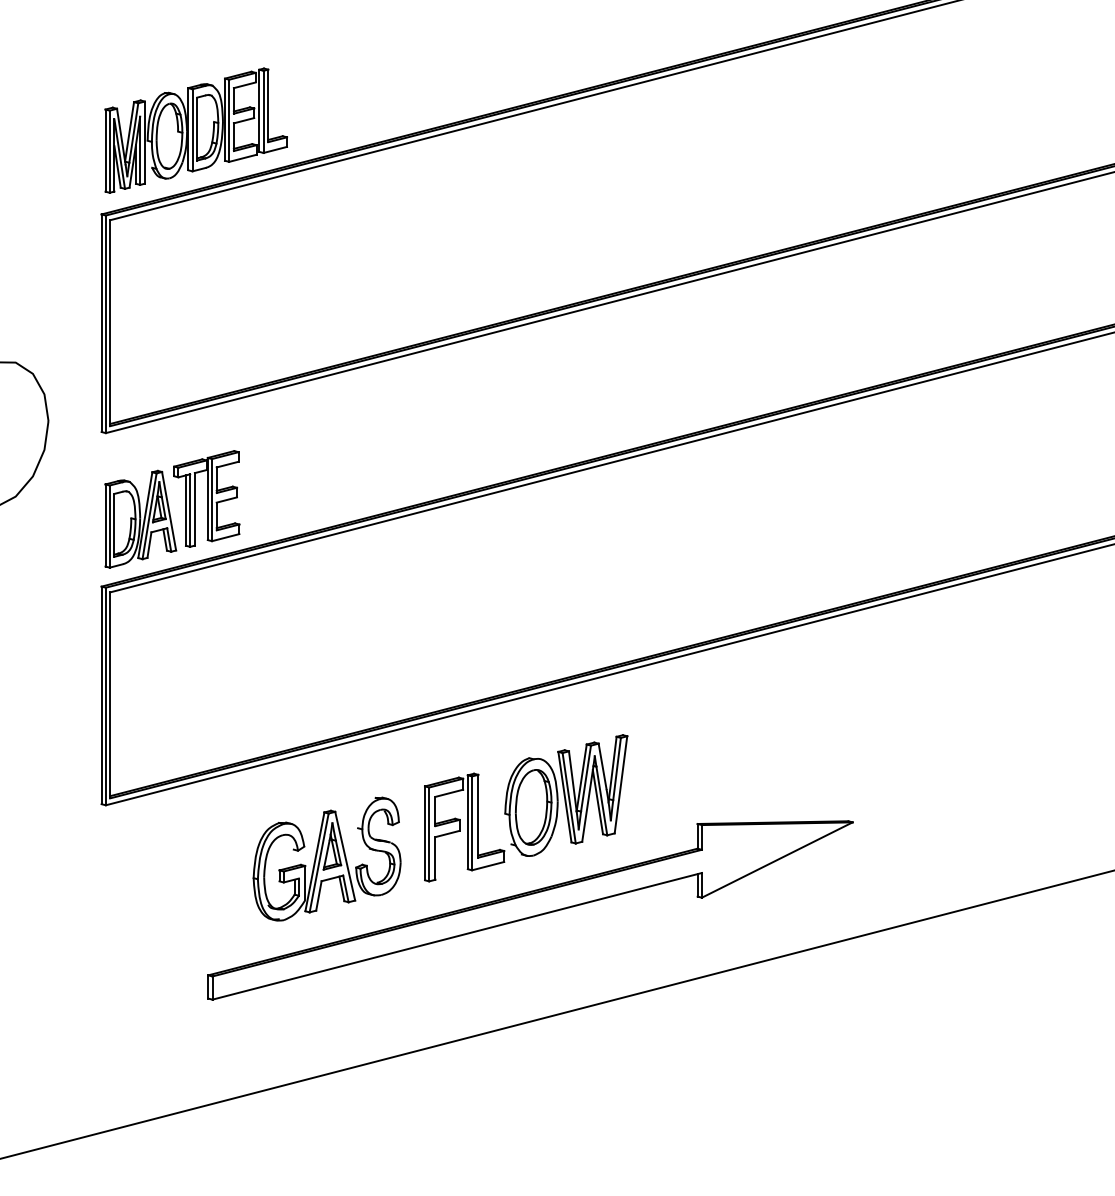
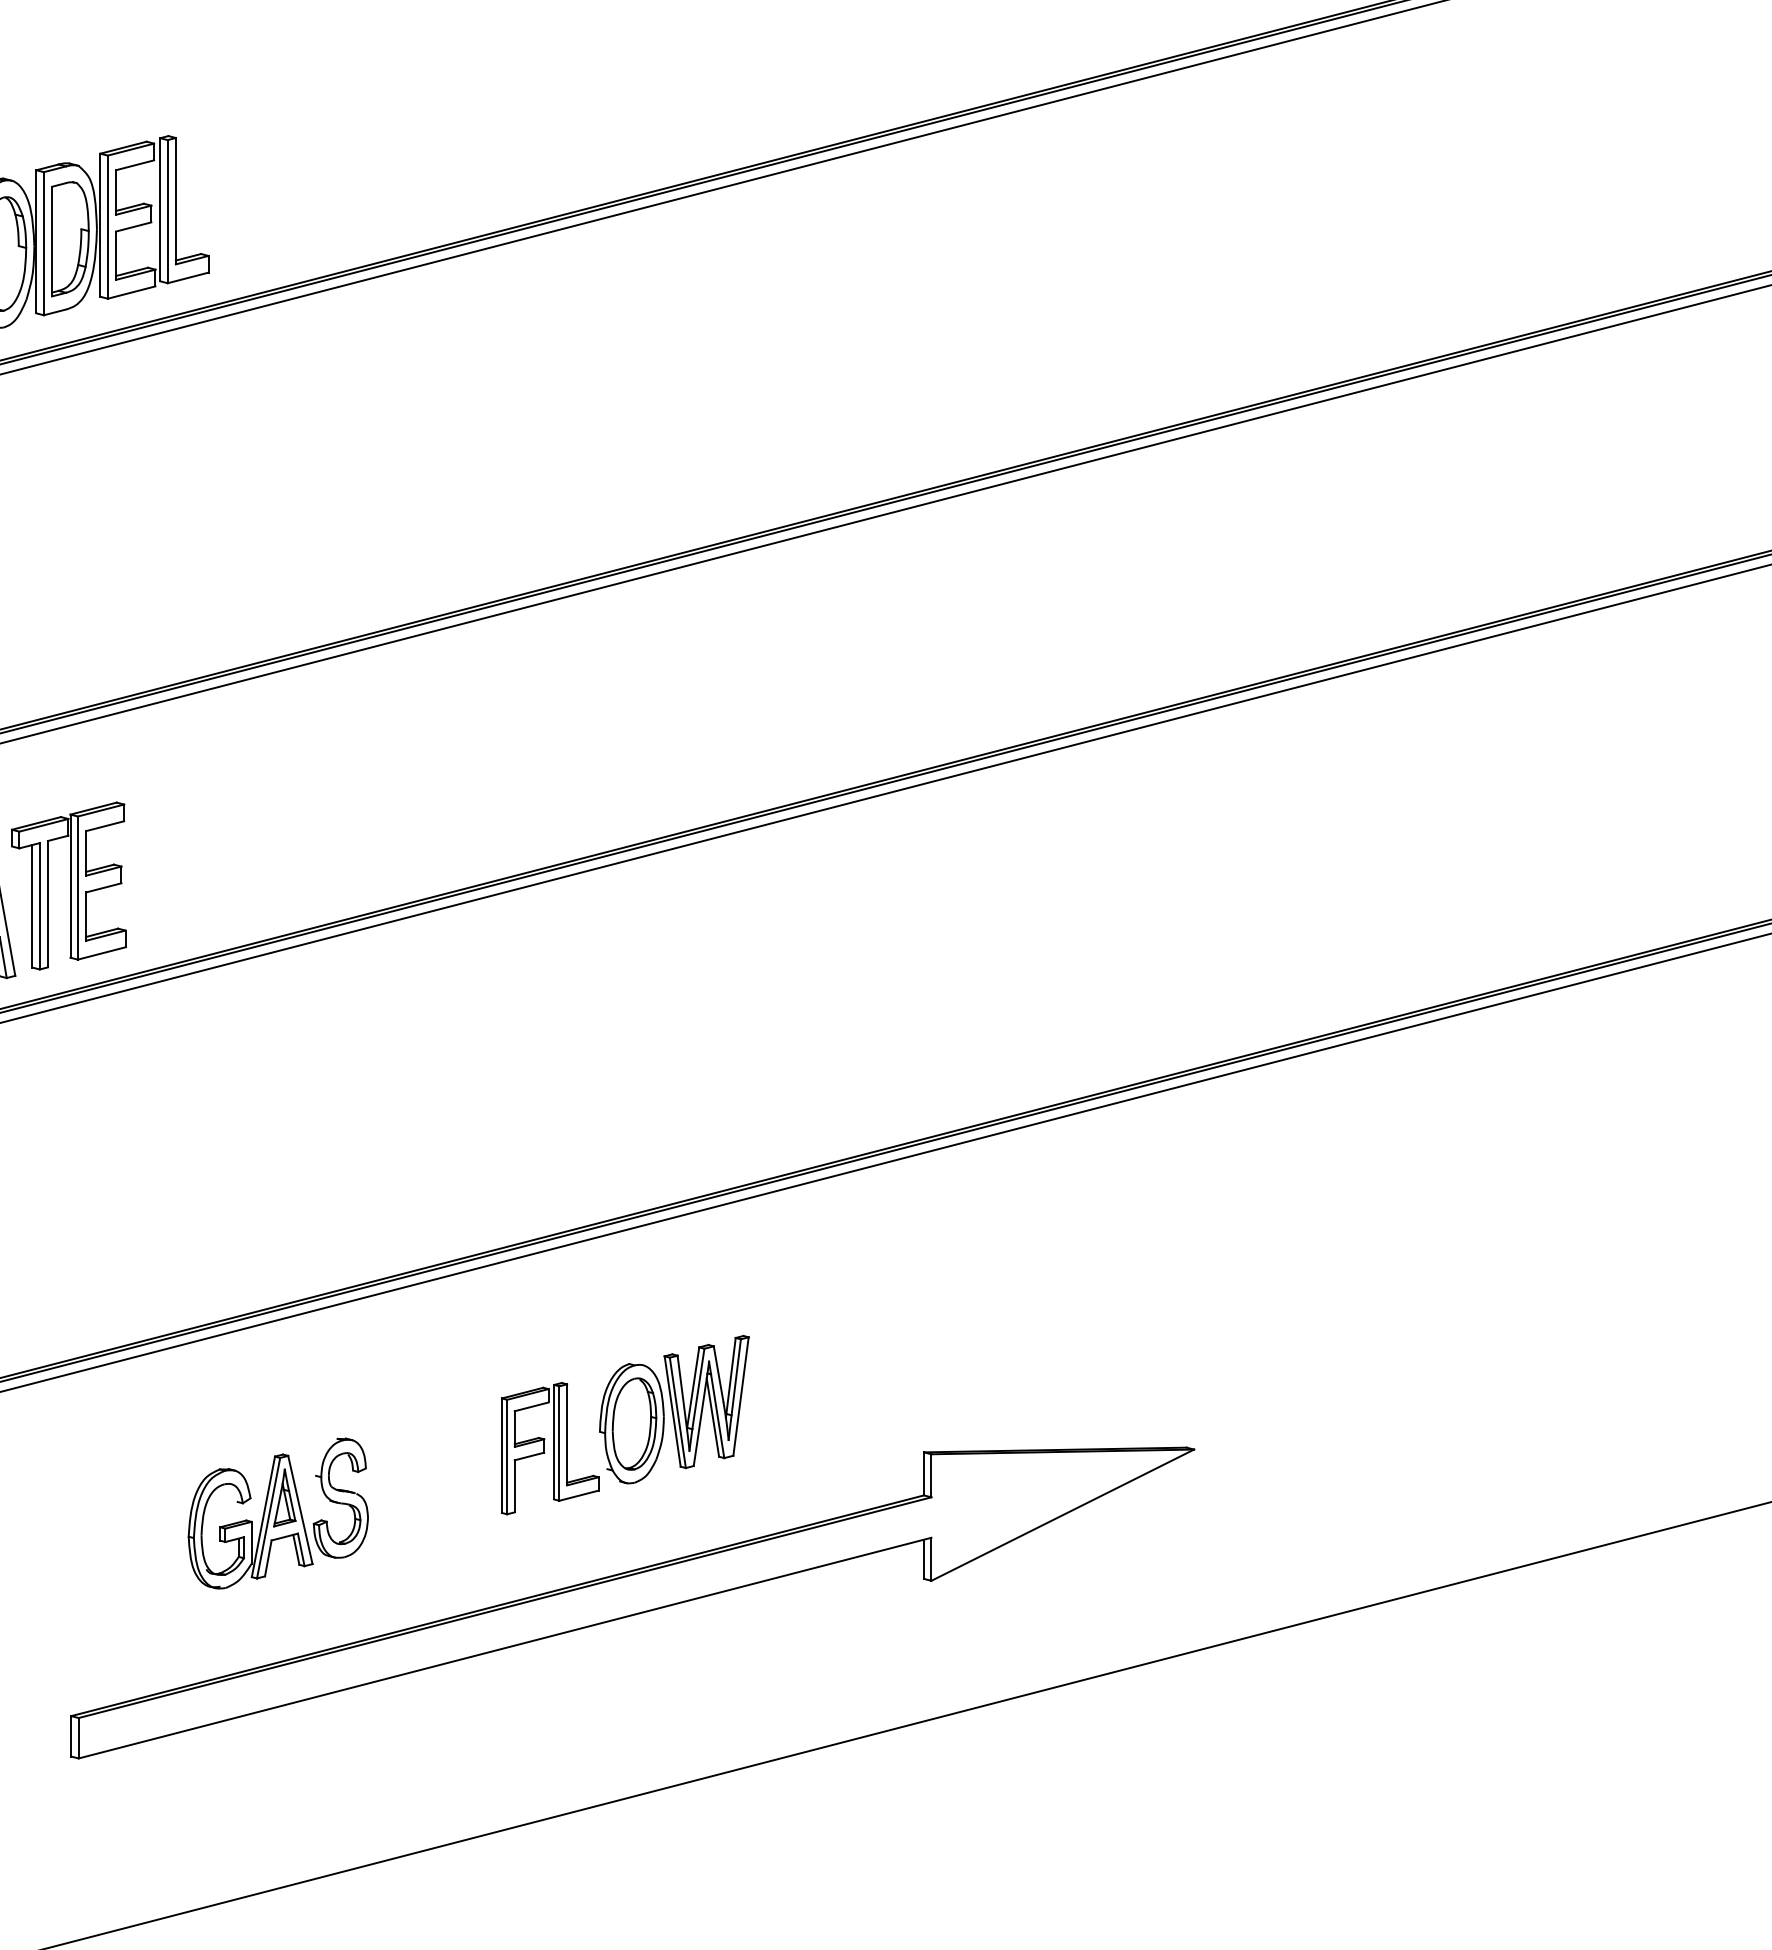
part: (526, 808) -> (625, 1425), size x0.7
part: (326, 858) -> (277, 1512), size x0.7

